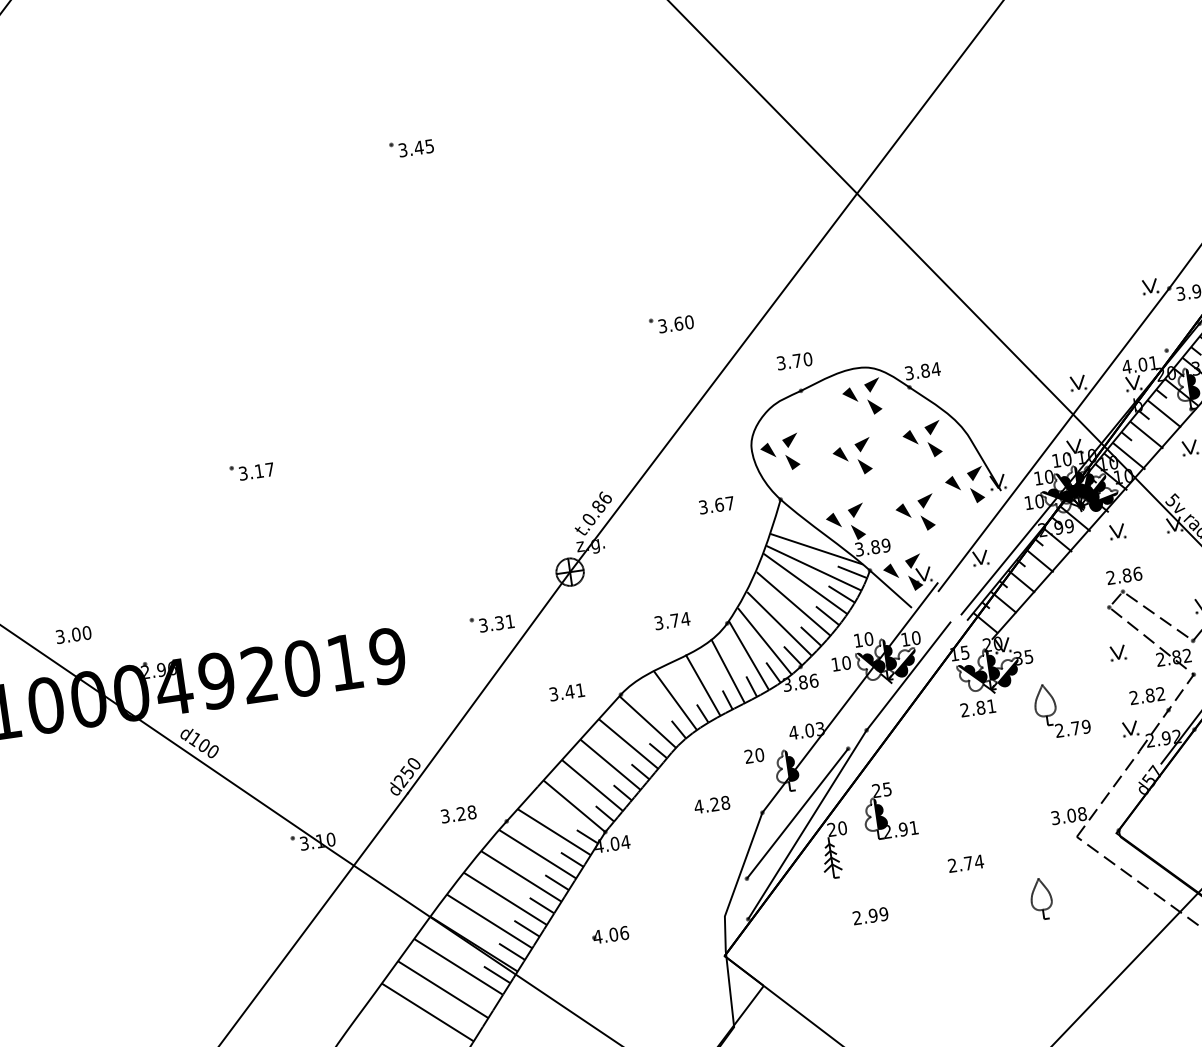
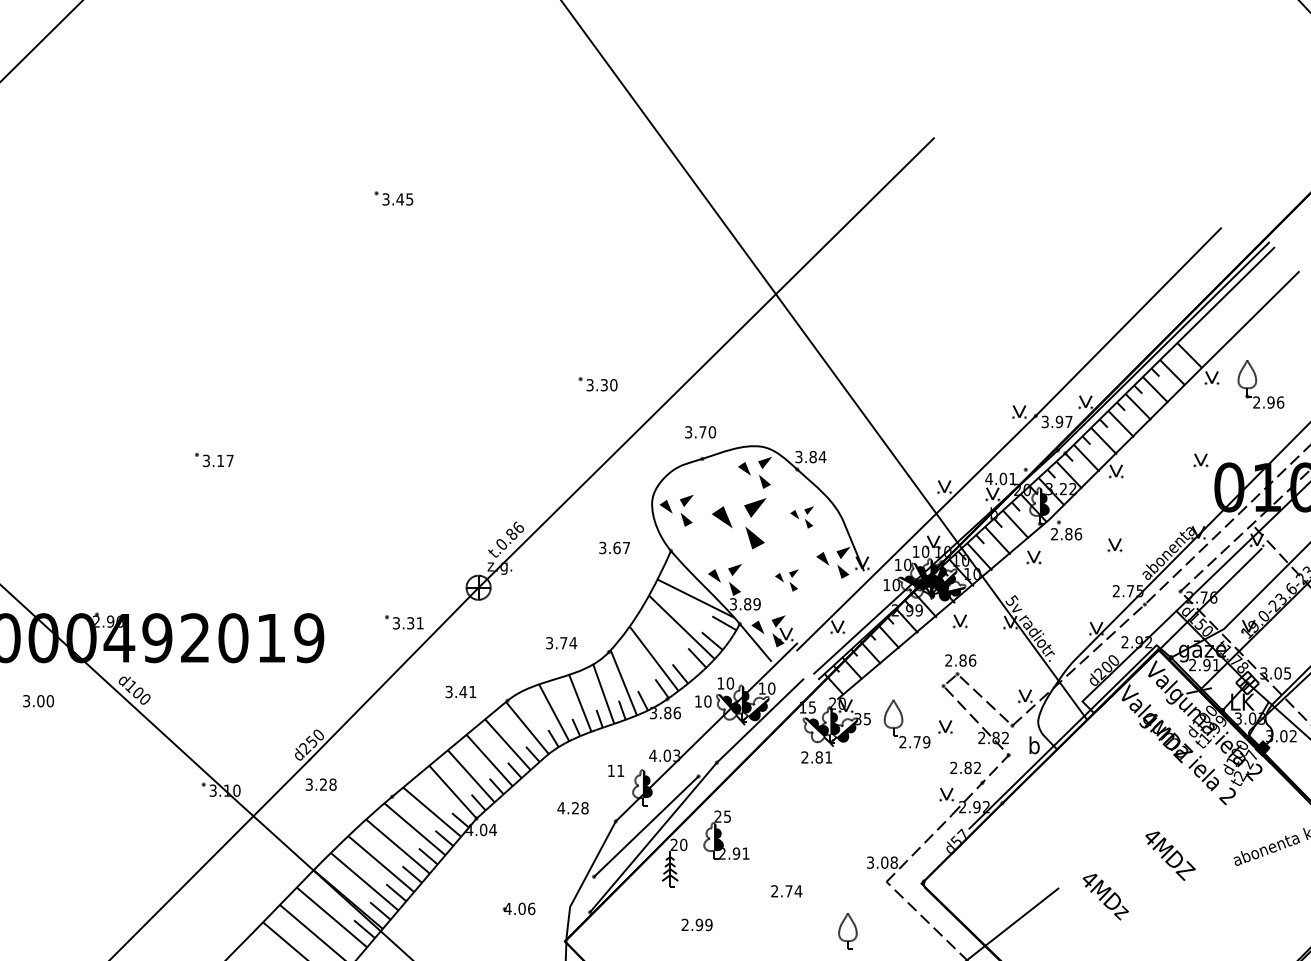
text: (678, 324) -> (604, 385), 3.60 -> 3.30
part: (922, 440) -> (801, 517), size x0.7
part: (852, 457) -> (738, 523), size x1.6
part: (915, 514) -> (786, 580), size x0.7
line: (814, 567) -> (691, 614), removed
line: (793, 603) -> (669, 643), removed
text: (73, 635) -> (38, 701), moved
line: (764, 641) -> (639, 672), removed
part: (1060, 709) -> (906, 723), moved
text: (753, 755) -> (615, 770), 20 -> 11
text: (457, 814) -> (320, 784), moved
part: (609, 934) -> (518, 908), moved

